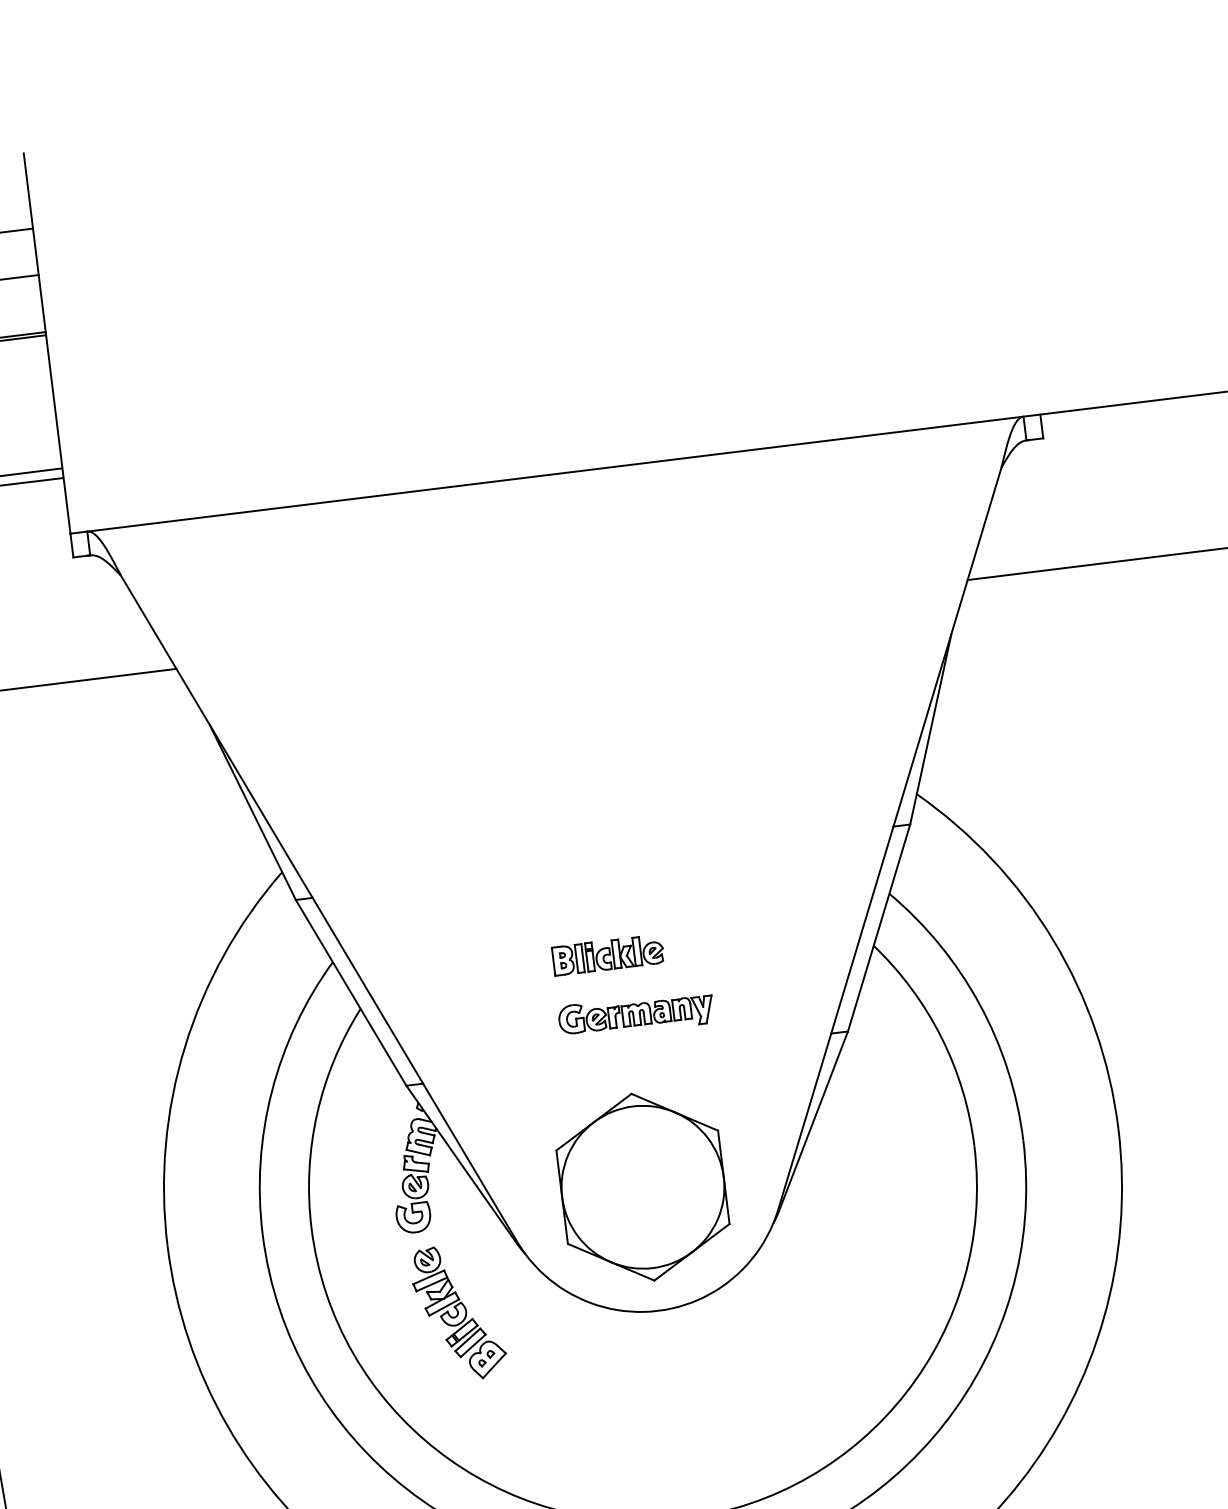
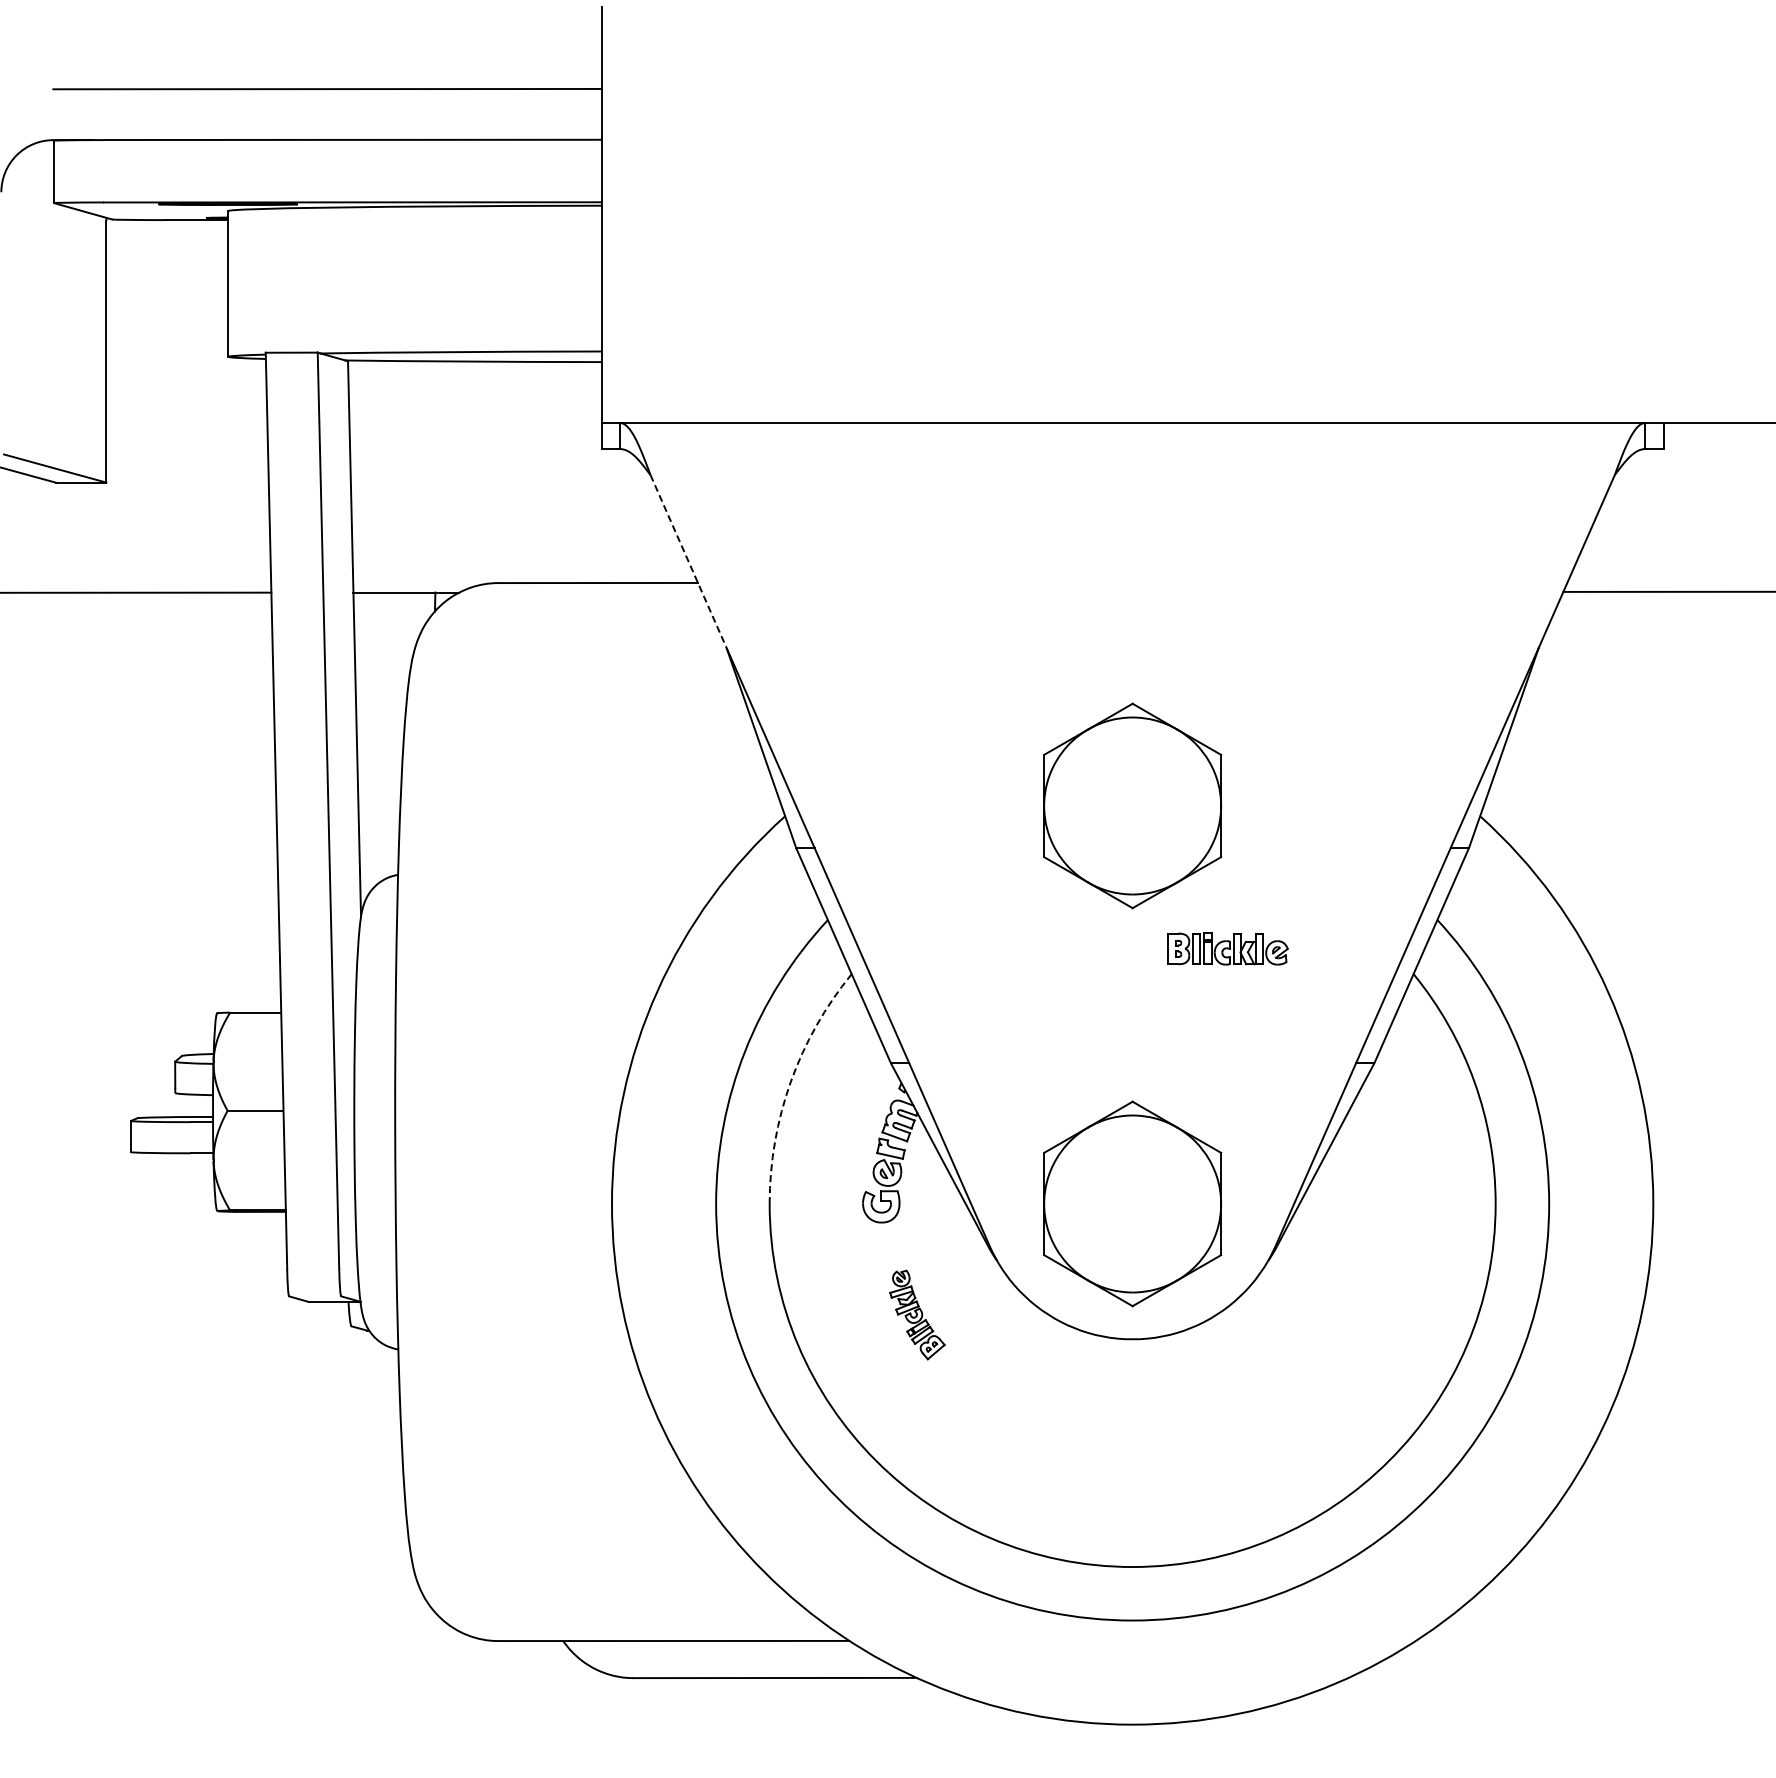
line: (165, 650) -> (688, 561), solid -> dashed
part: (598, 823) -> (1132, 805), added
part: (607, 954) -> (1227, 948), moved
part: (635, 1014) -> (1147, 1016), removed
arc: (316, 1113) -> (790, 1081), solid -> dashed
part: (458, 1312) -> (917, 1314), size x0.6

